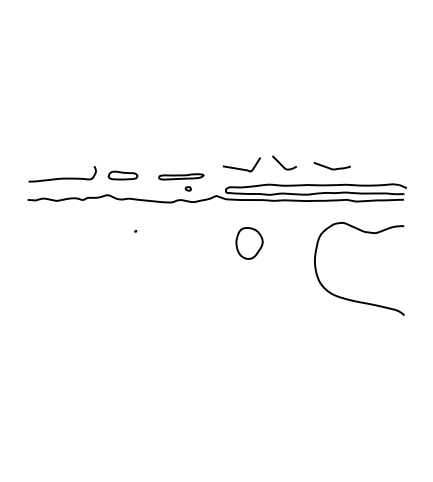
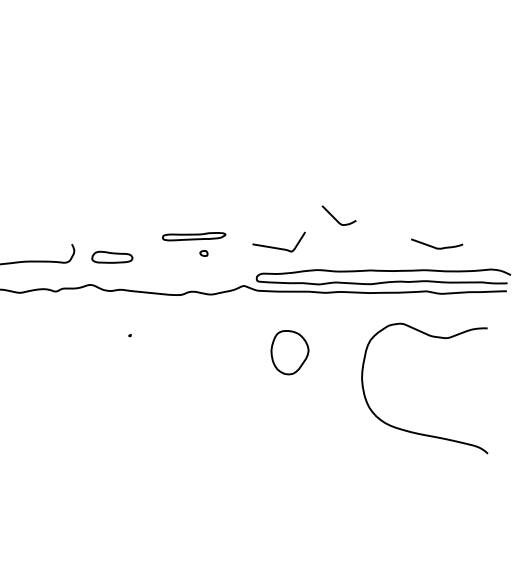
curve: (282, 164) -> (336, 217), moved
curve: (330, 167) -> (434, 245), moved
part: (181, 182) -> (194, 244), moved
curve: (352, 299) -> (414, 431), moved

